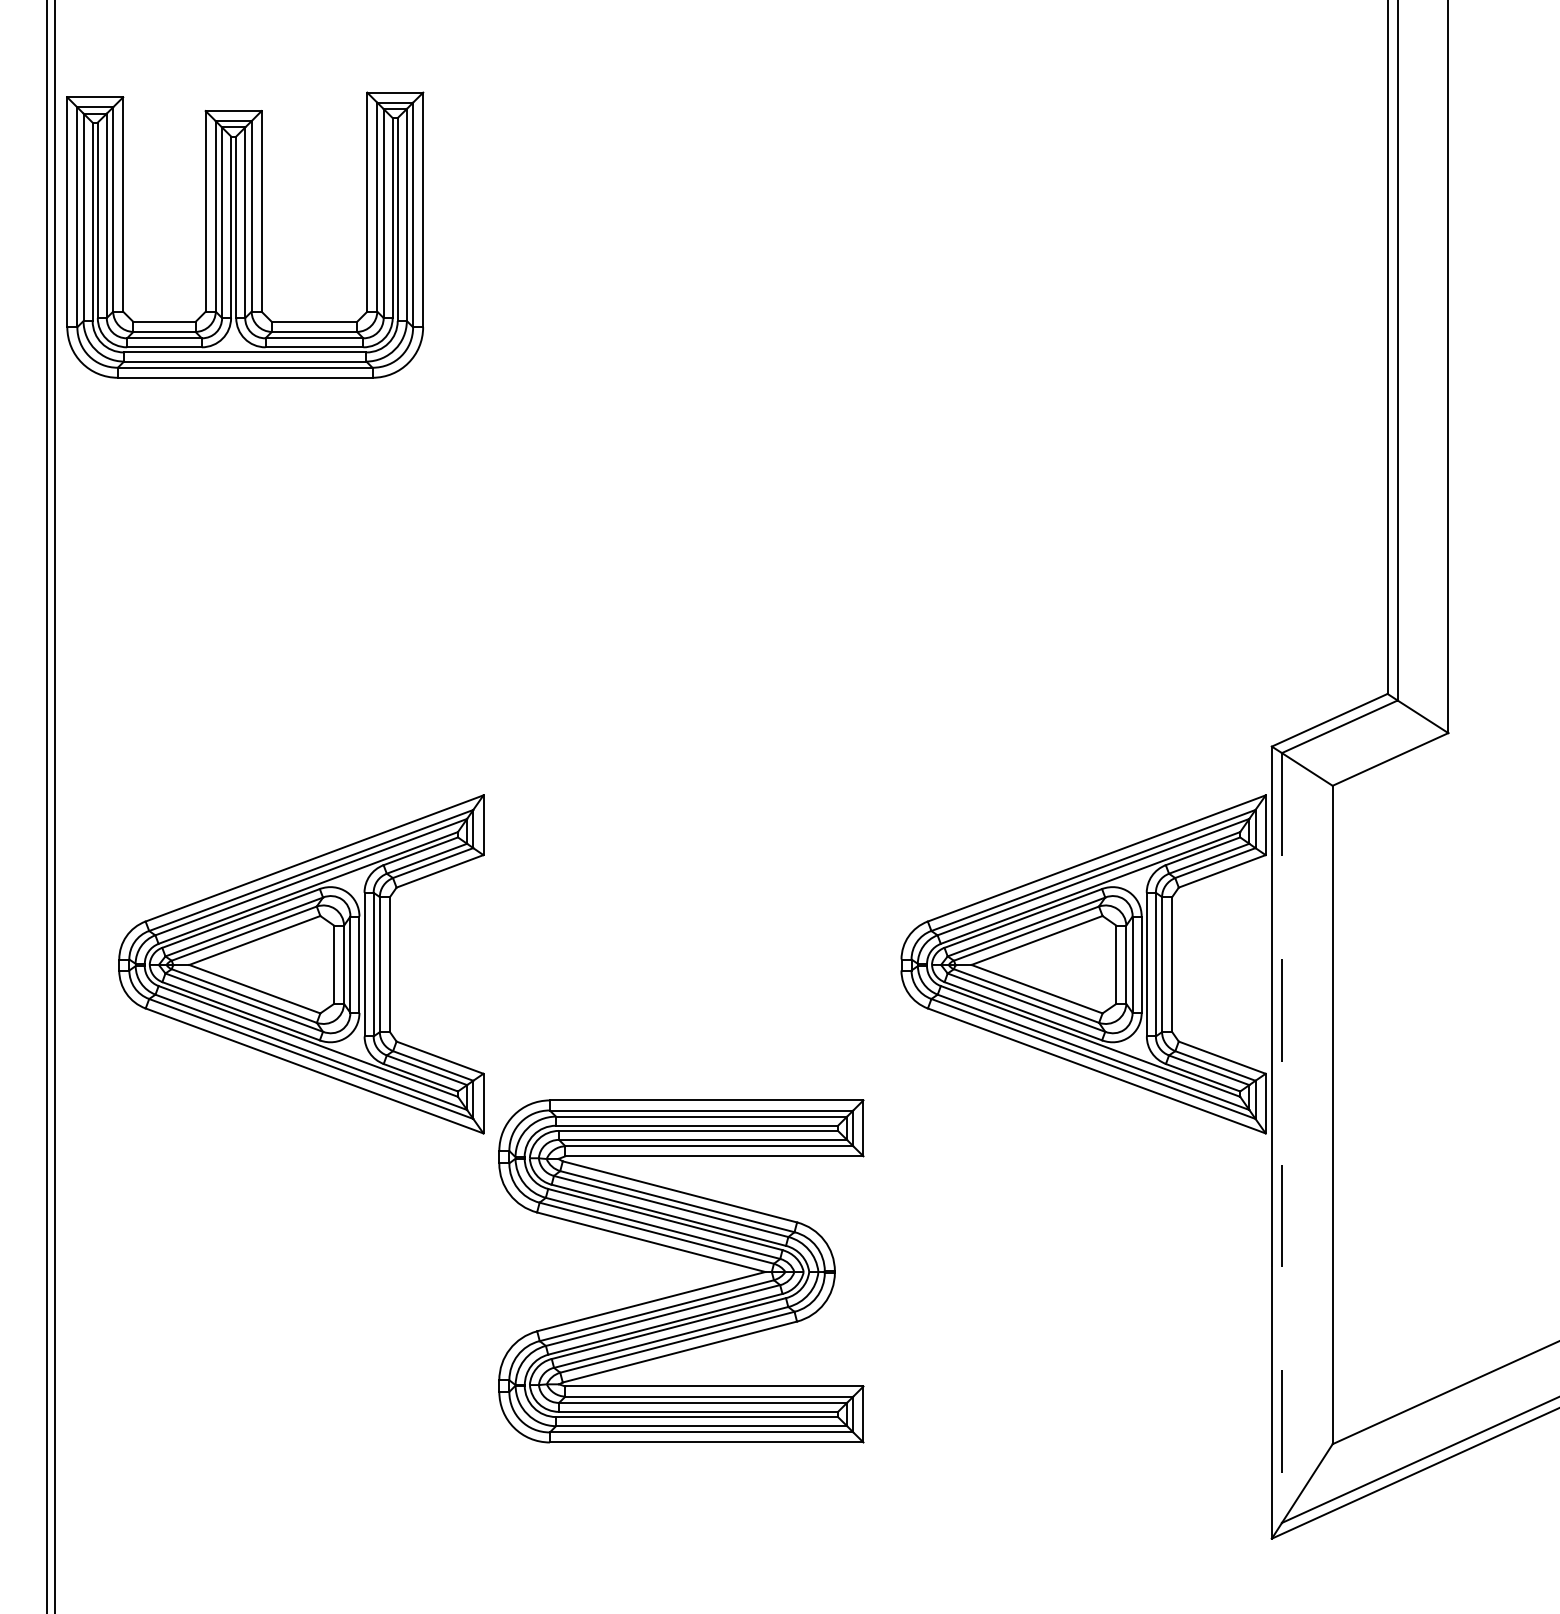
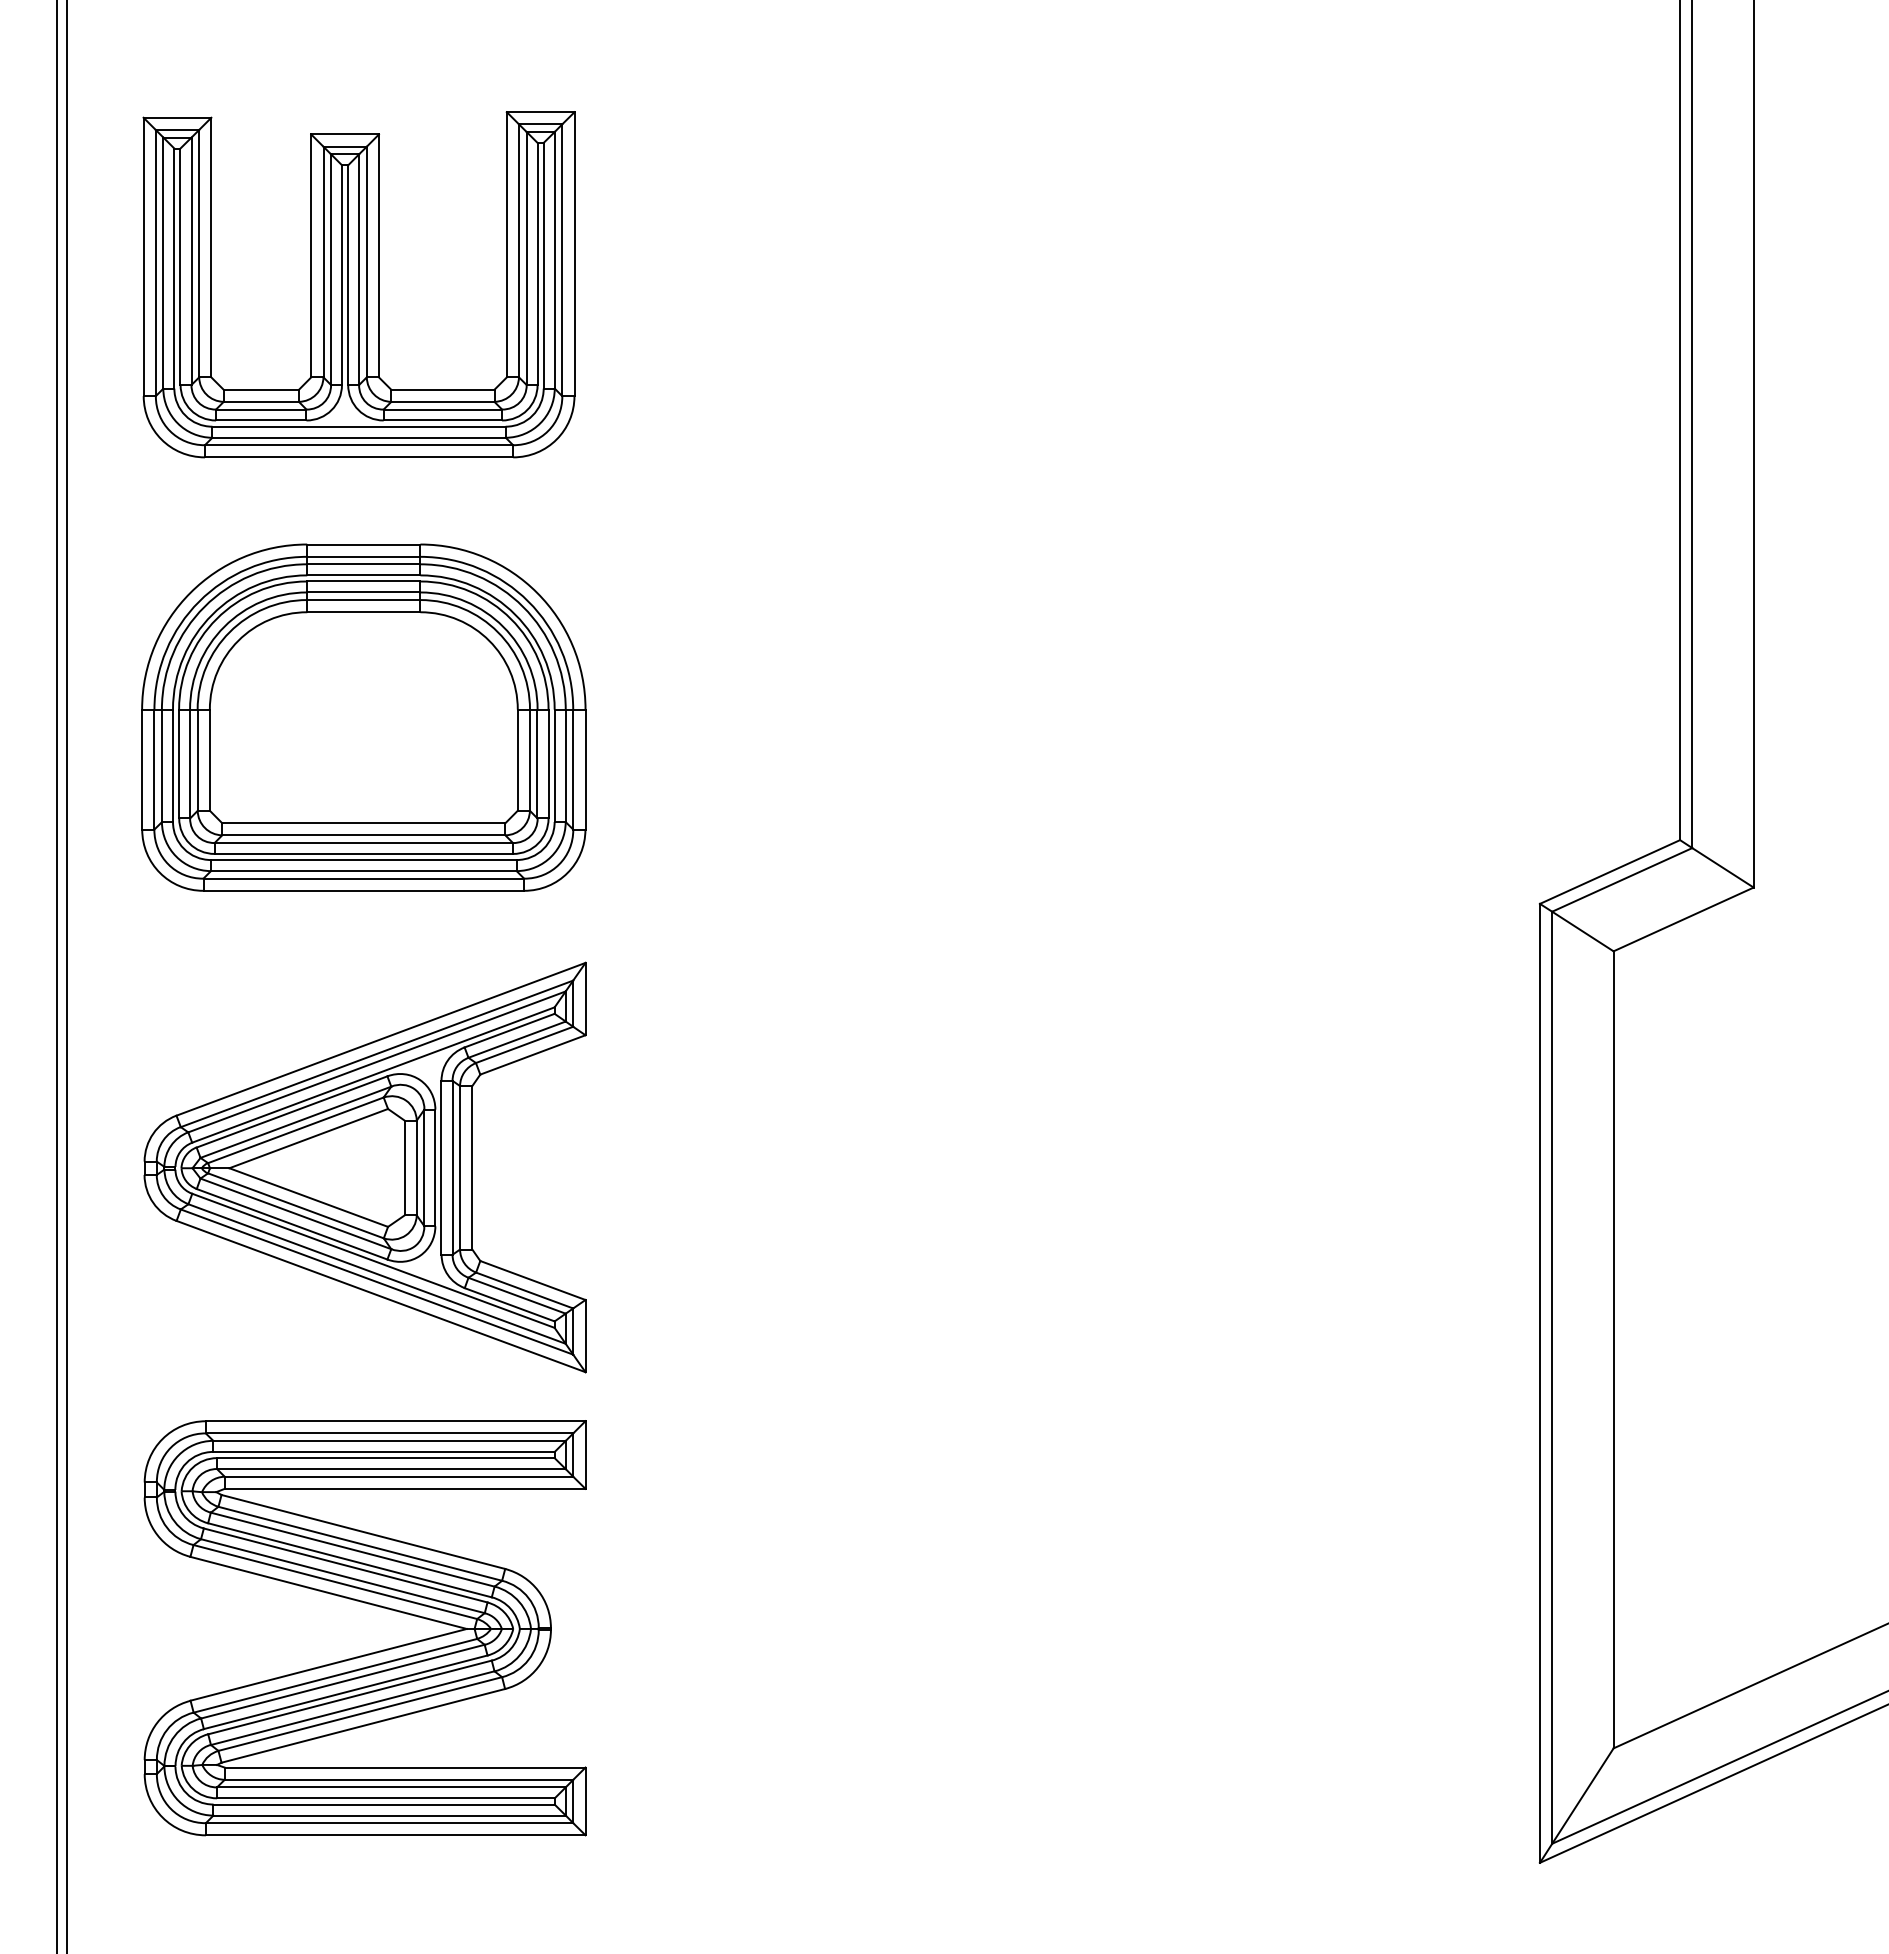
part: (244, 234) -> (358, 284), moved
part: (300, 592) -> (363, 717), added
part: (1083, 964) -> (1311, 1167), removed
line: (1282, 1138) -> (1552, 1378), dashed -> solid
part: (684, 1251) -> (368, 1604), moved

